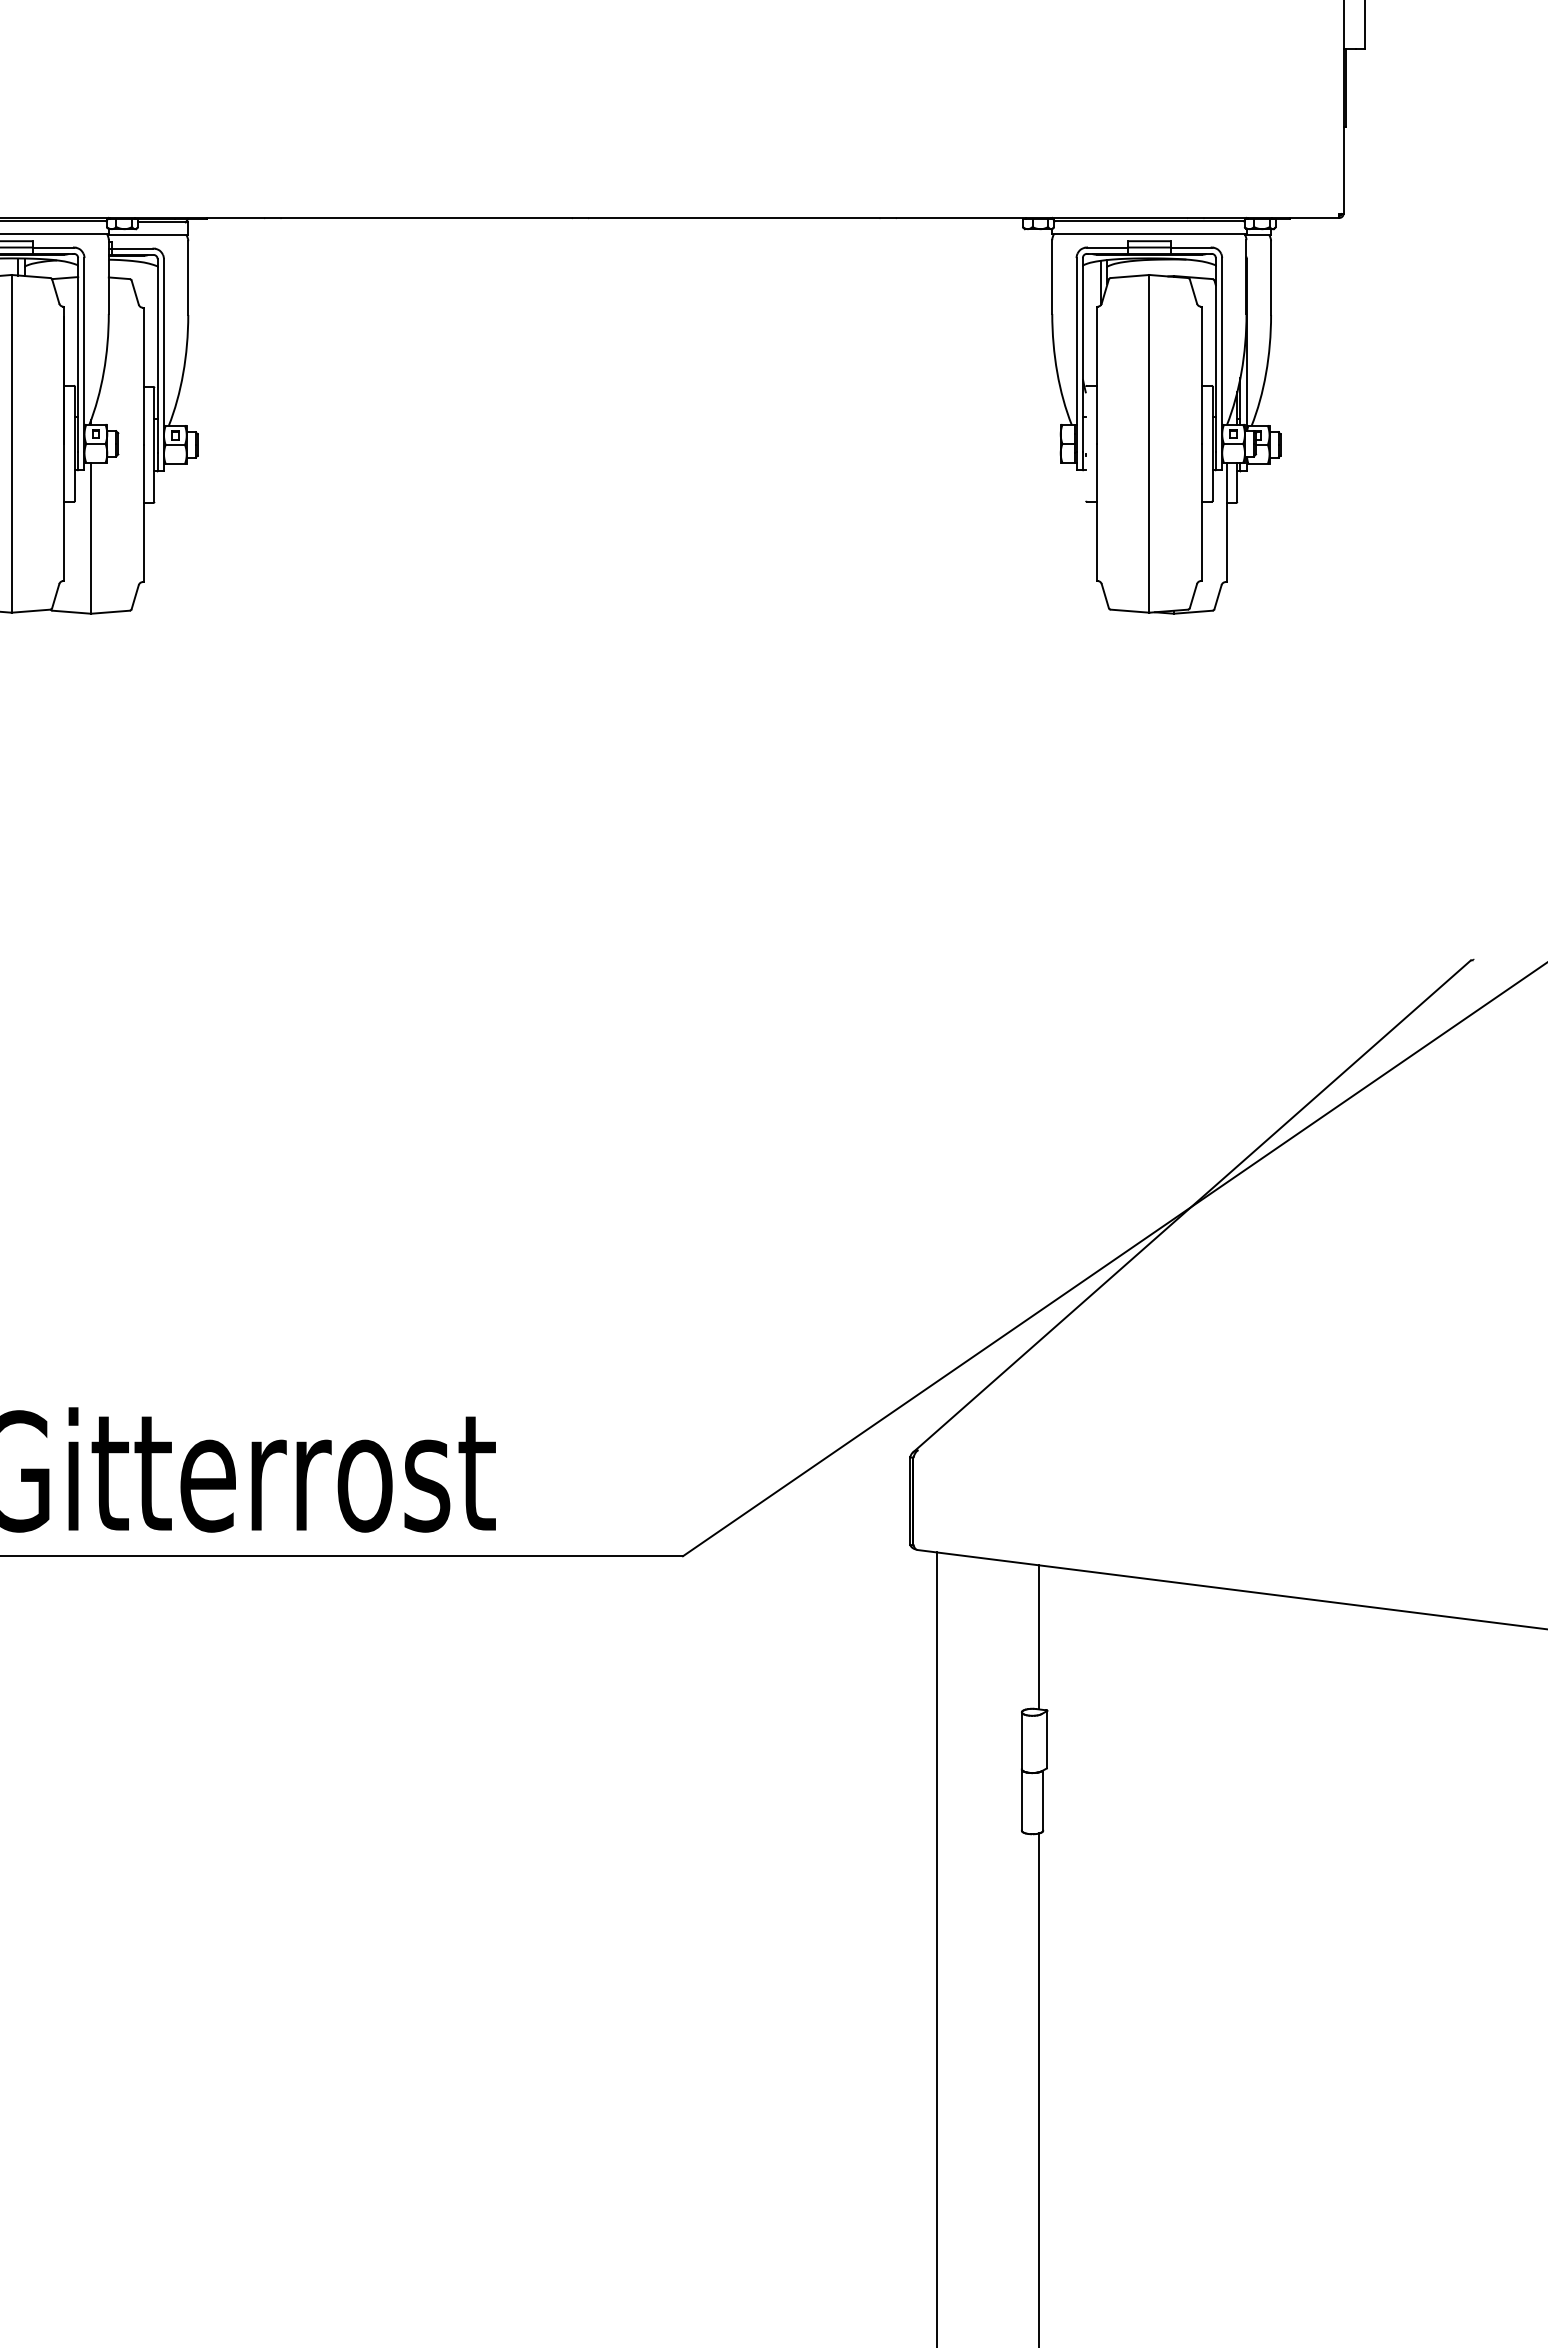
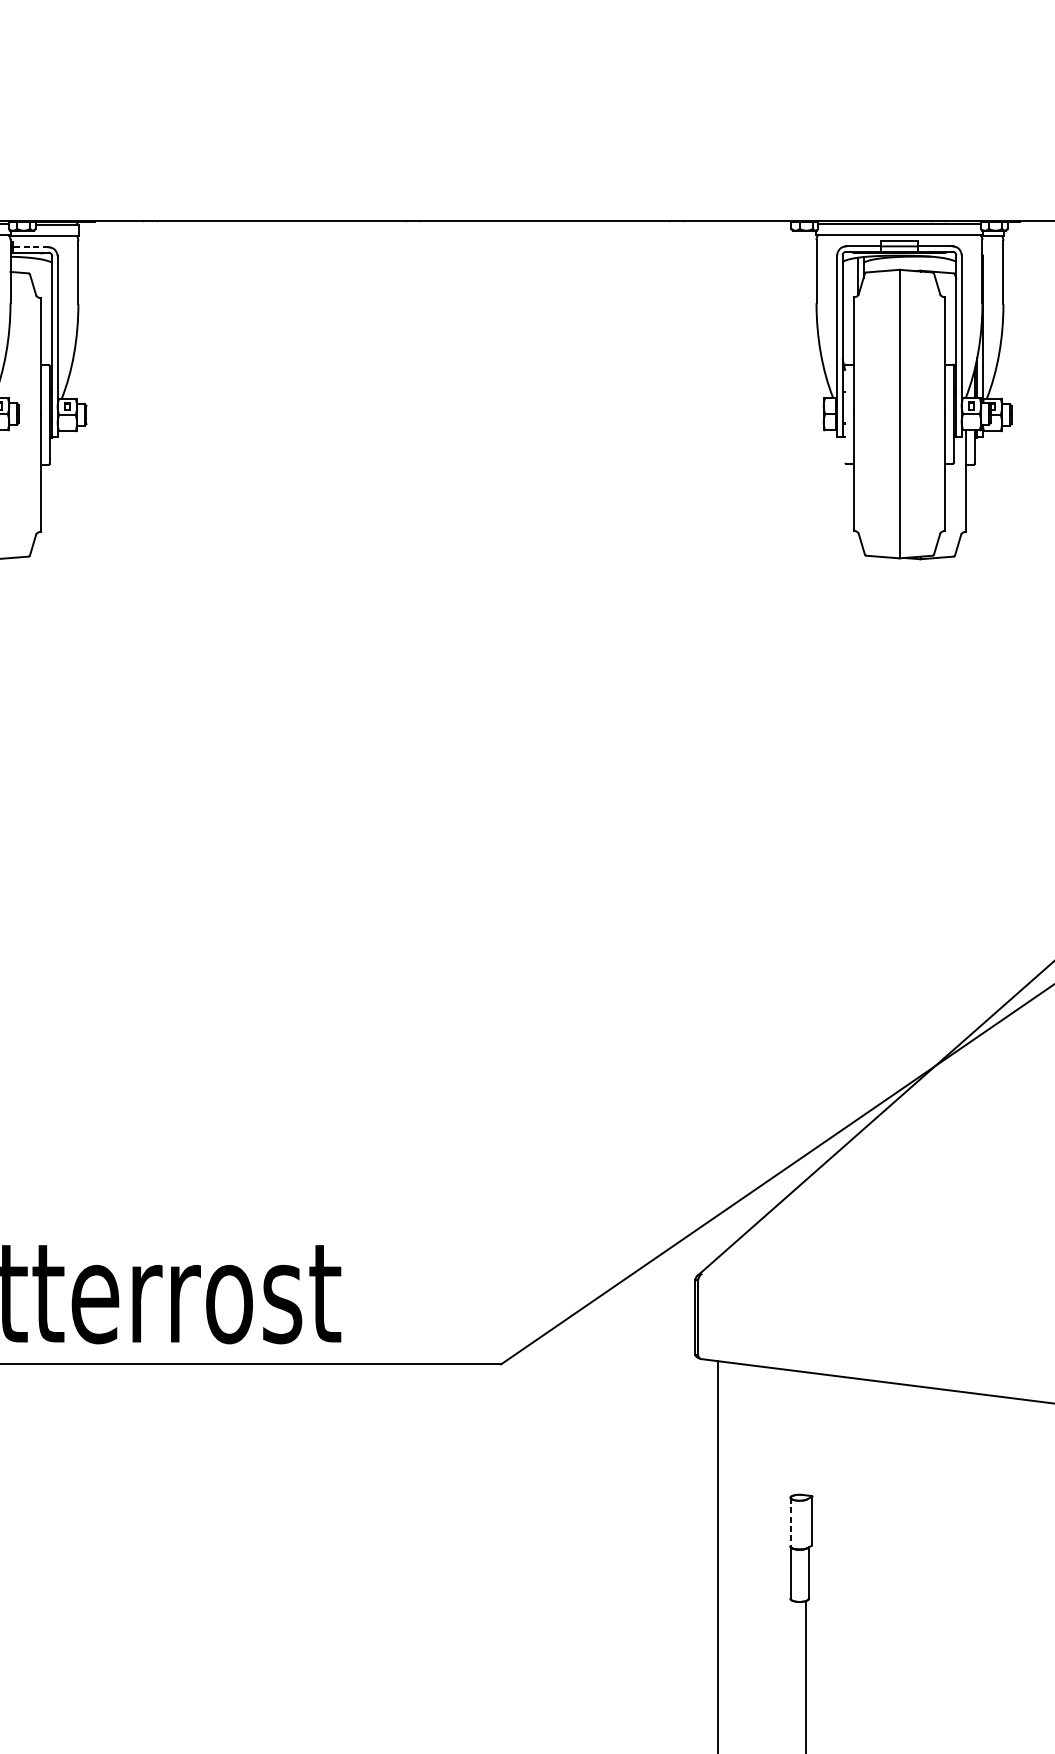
line: (132, 248) -> (30, 247), solid -> dashed
line: (1039, 1637) -> (805, 1433), removed
line: (1021, 1740) -> (790, 1521), solid -> dashed

